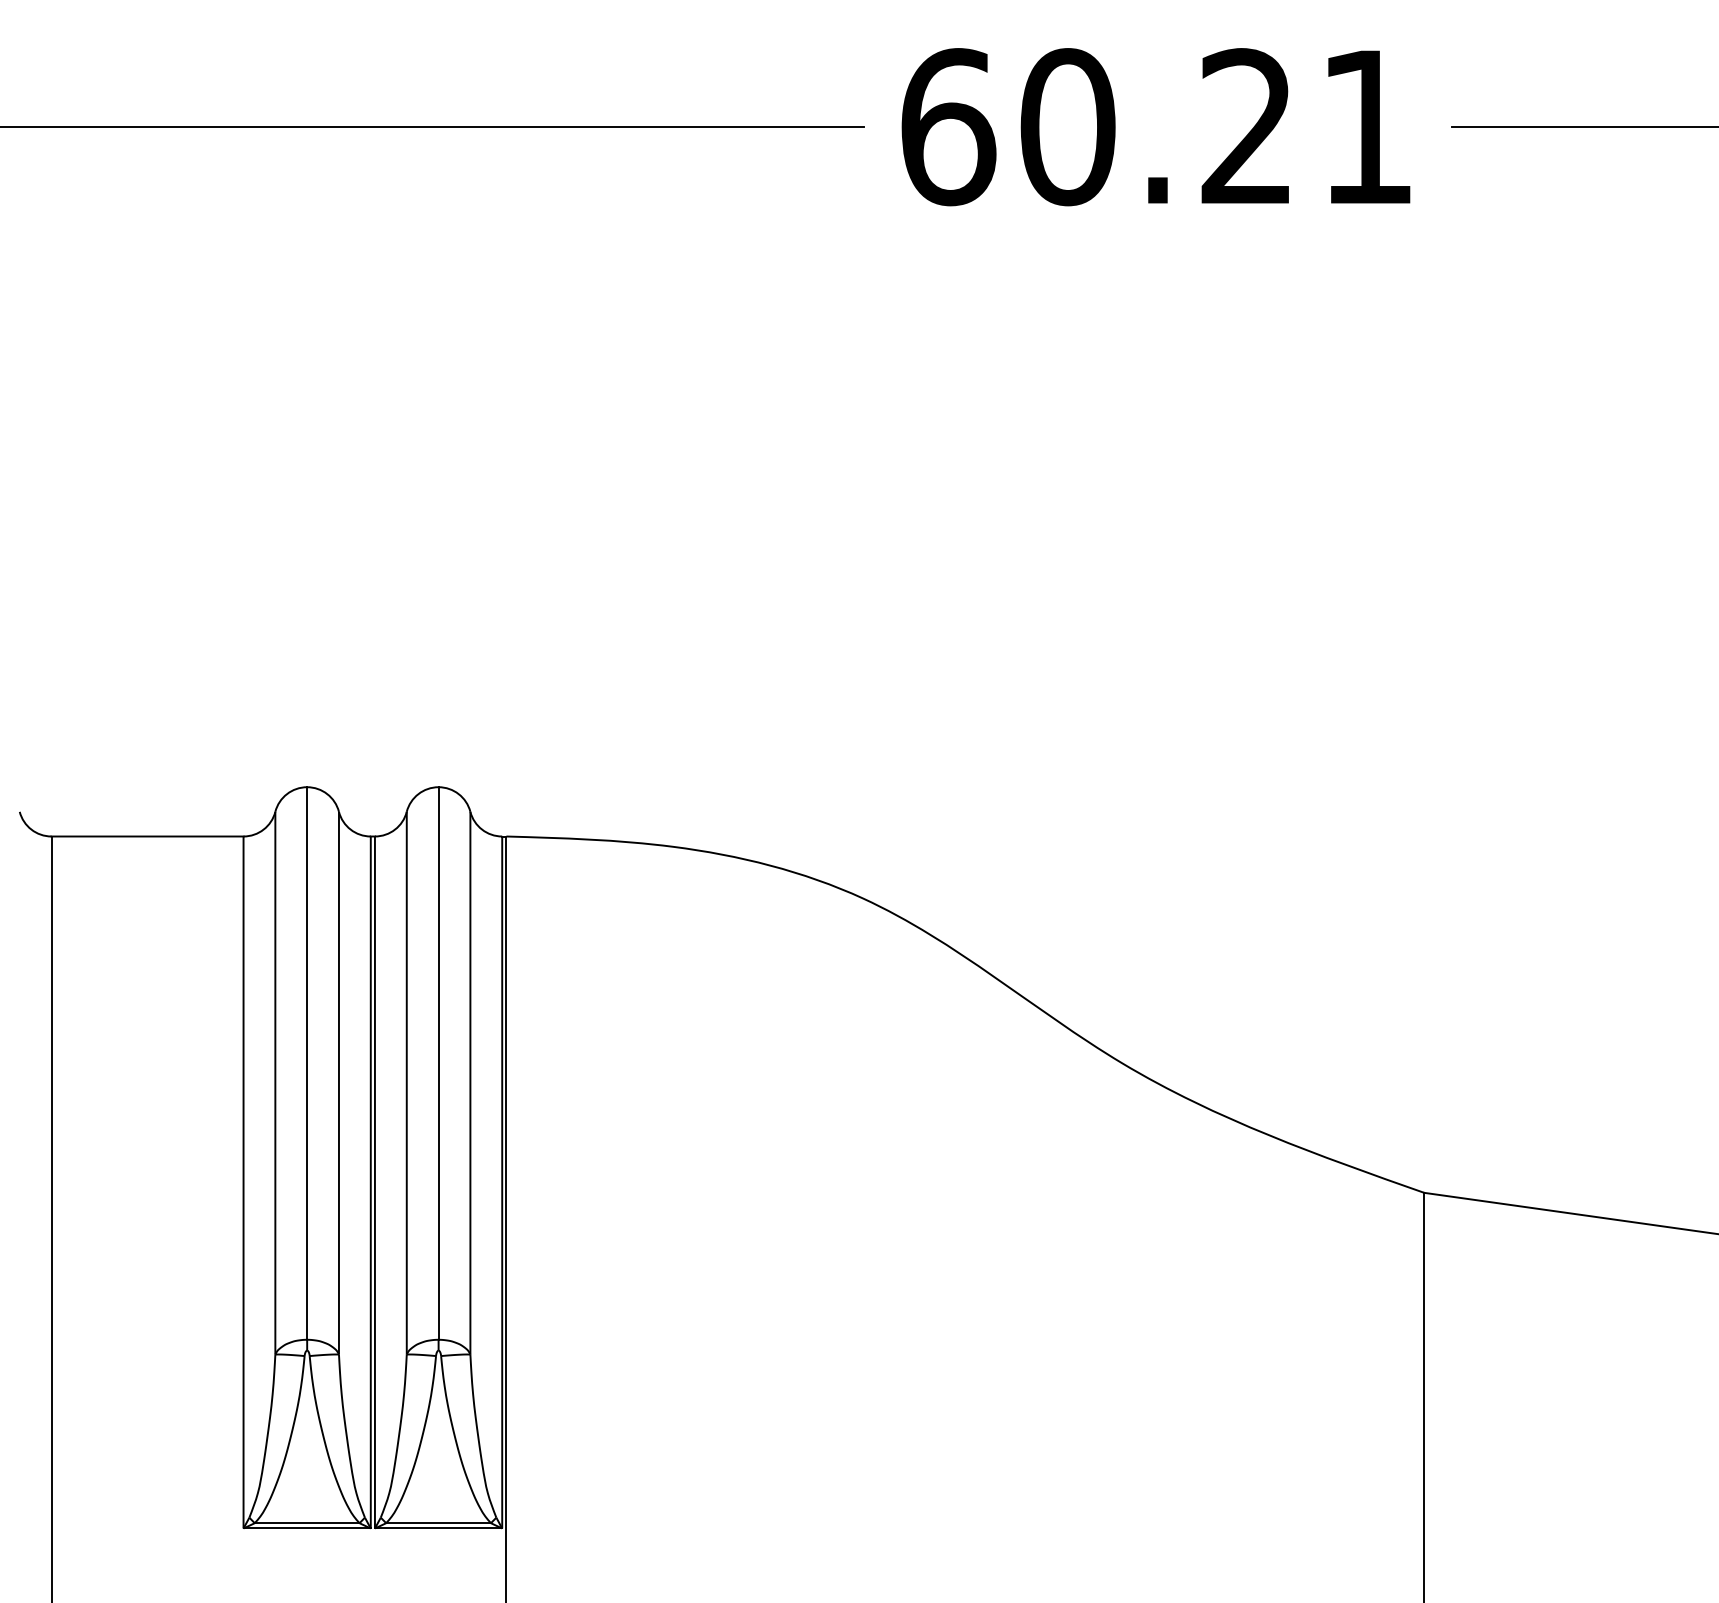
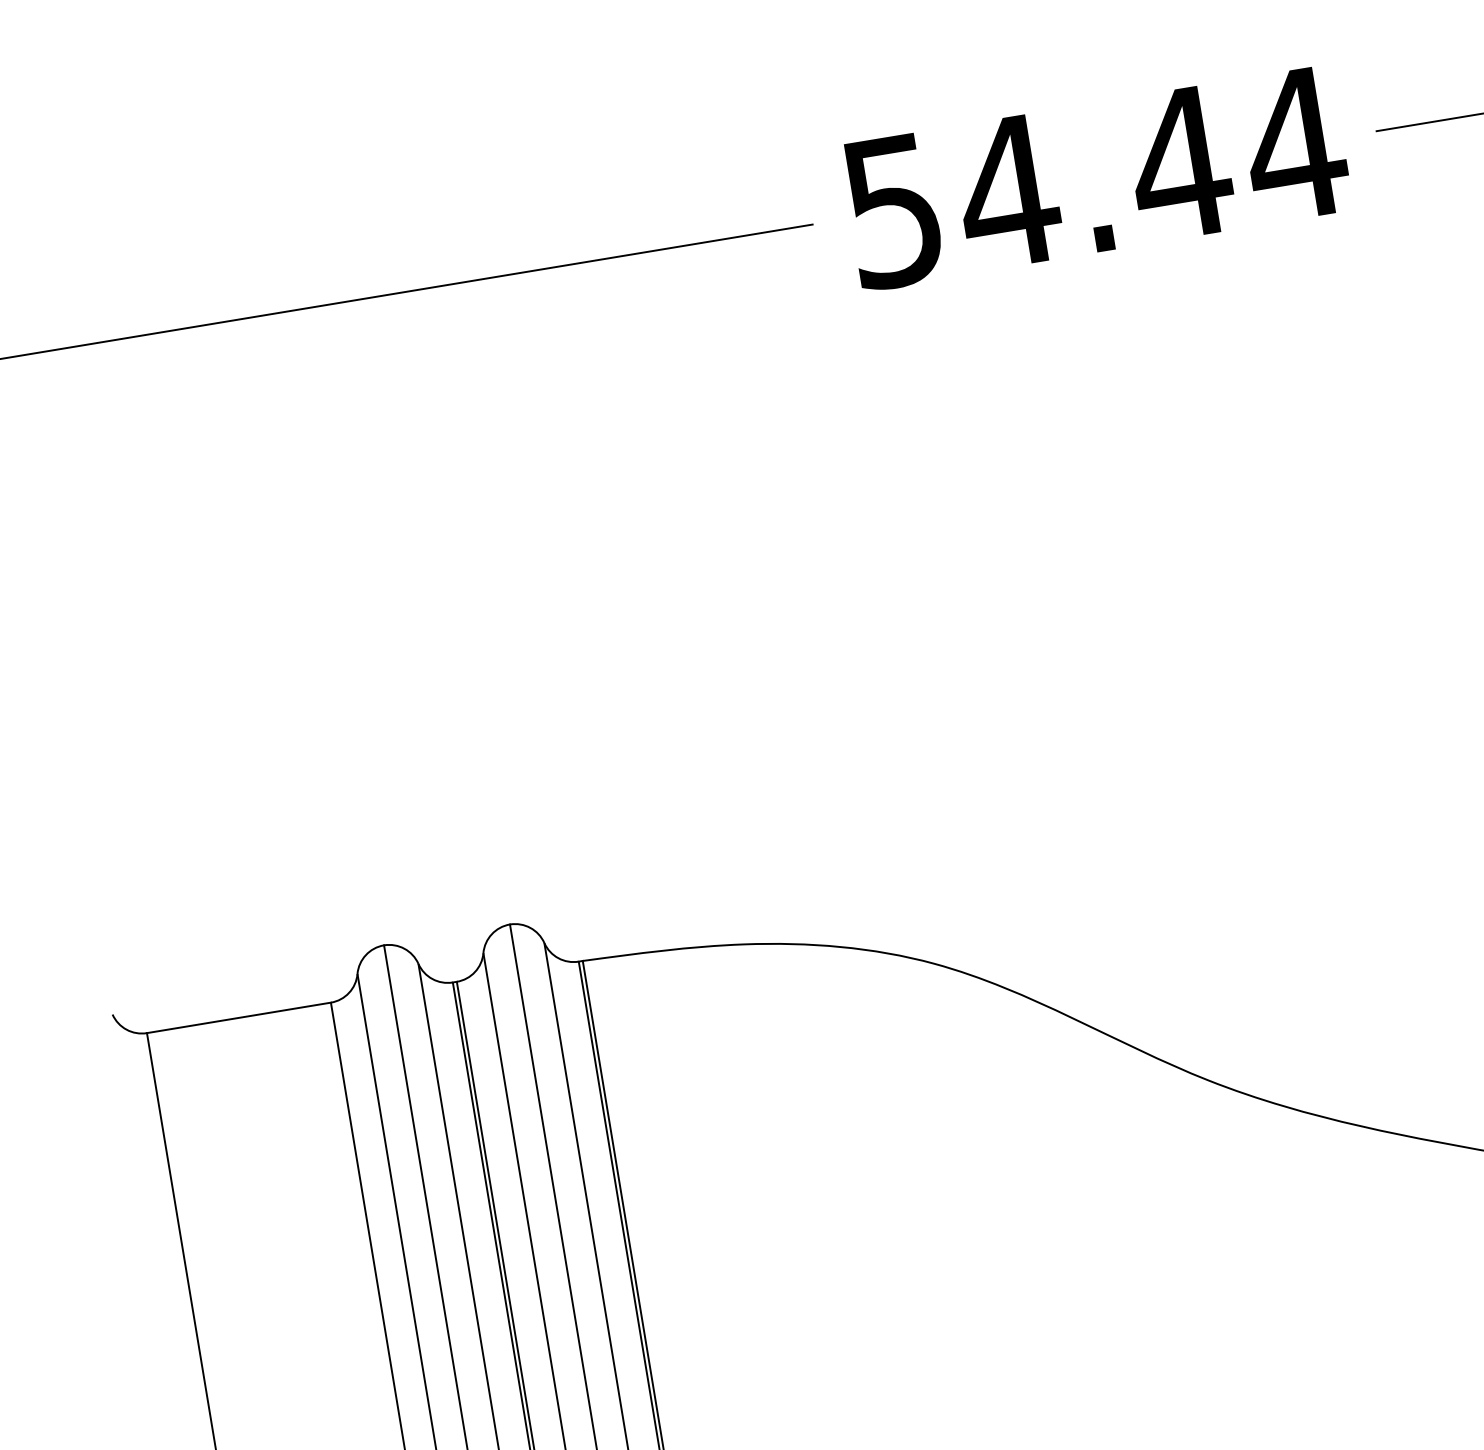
text: (1158, 127) -> (1095, 178), 60.21 -> 54.44

